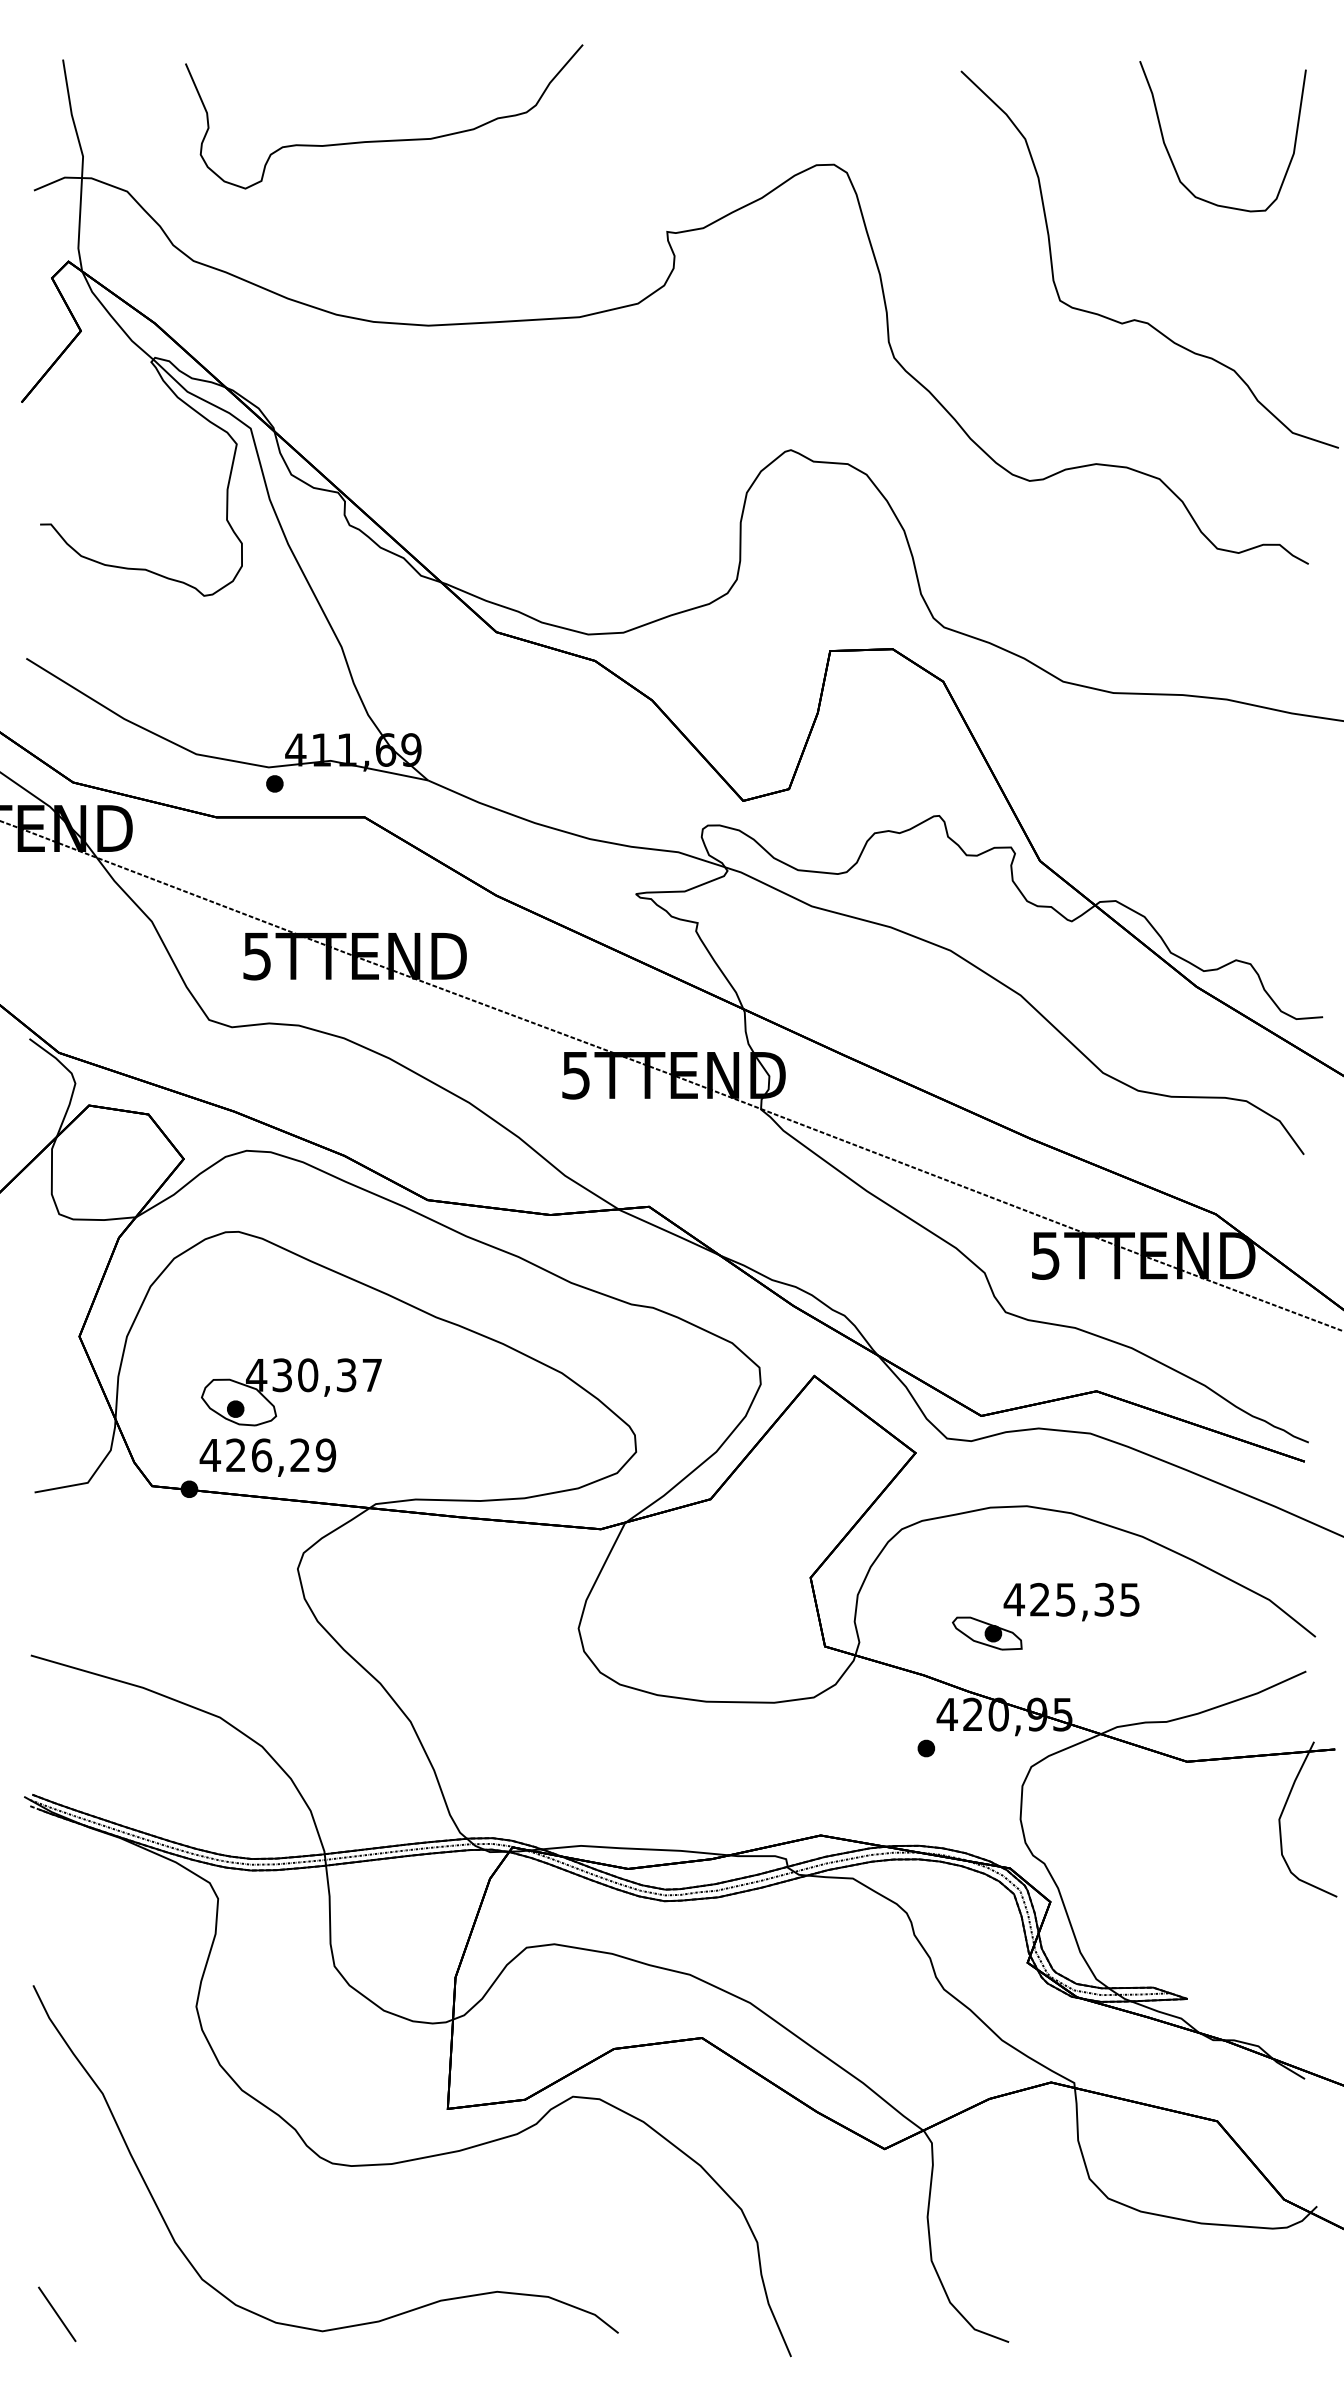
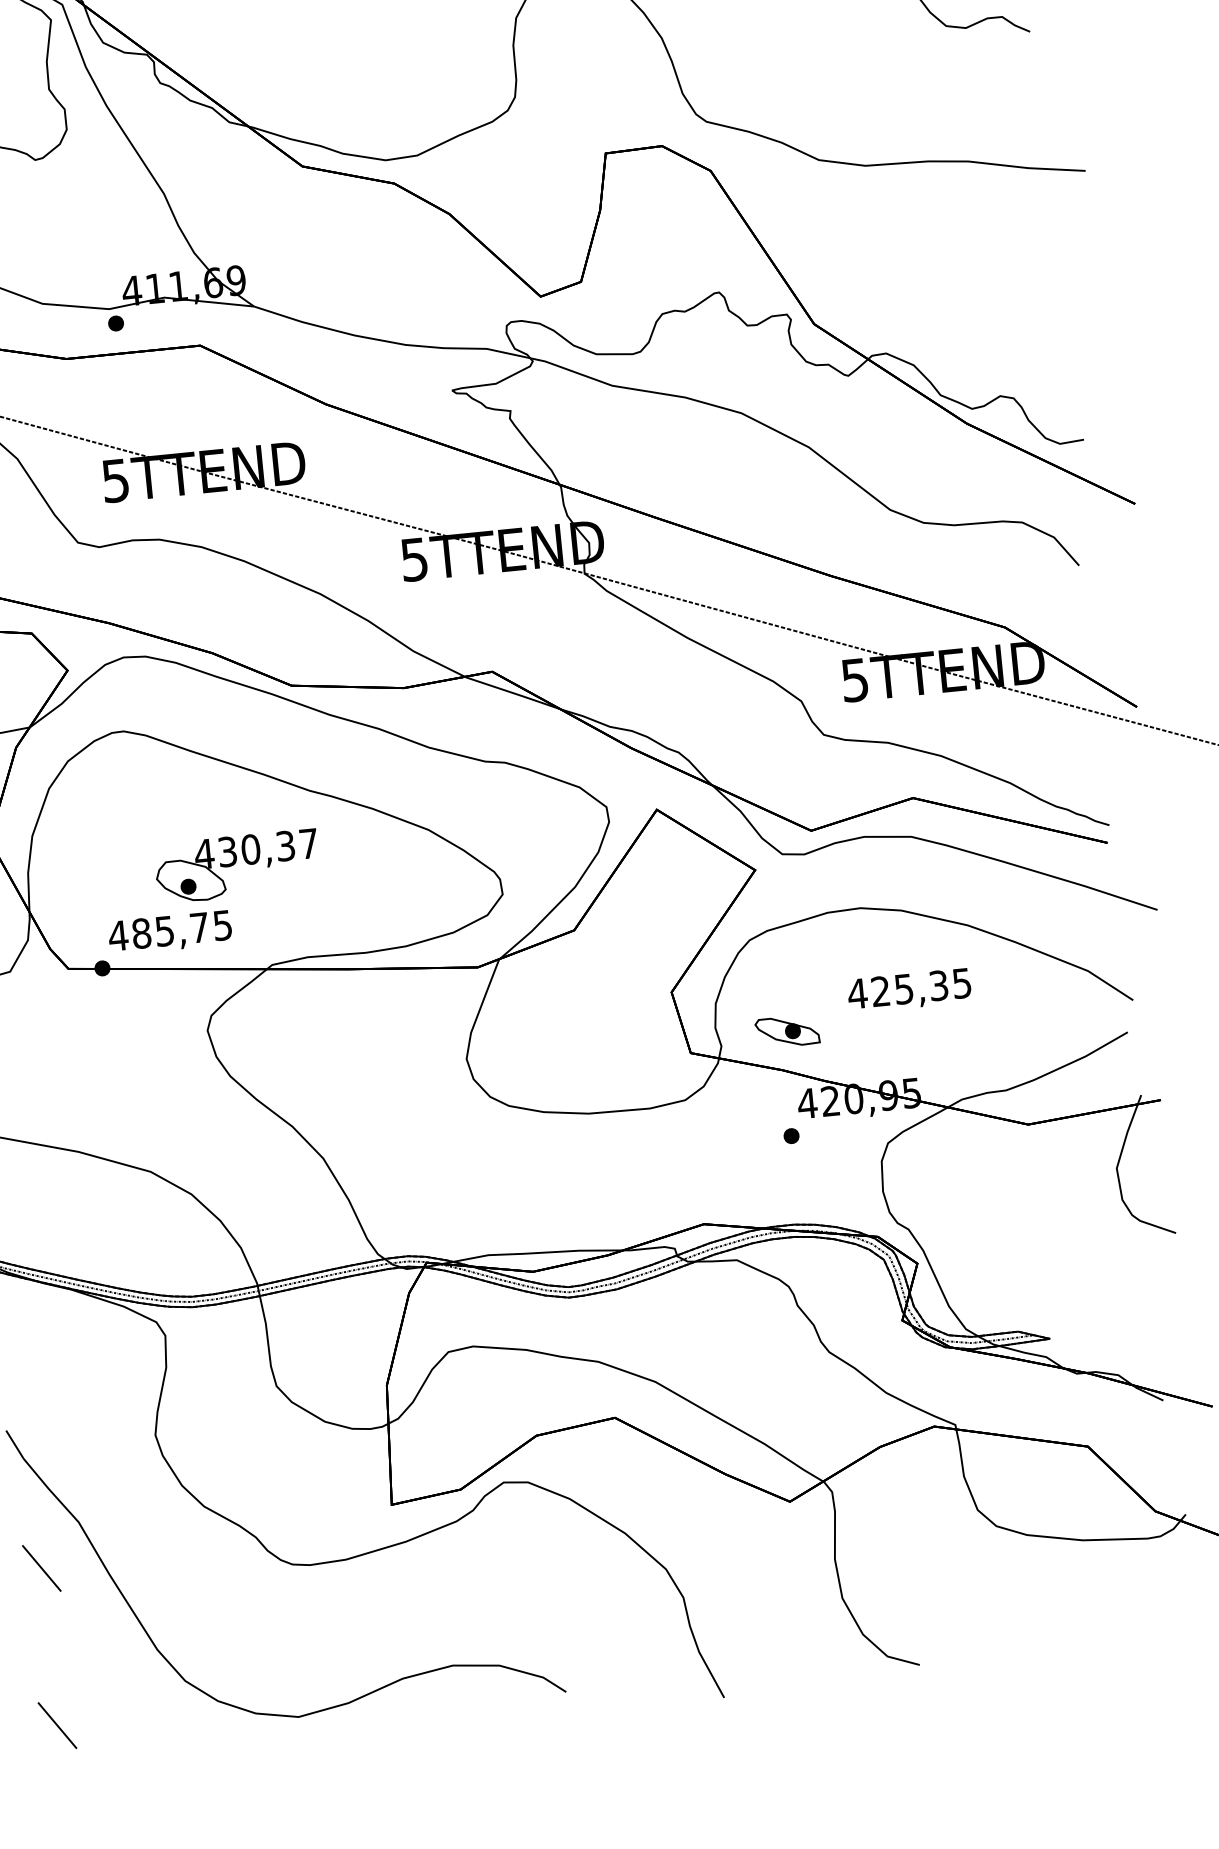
part: (291, 1392) -> (237, 866), moved
text: (281, 1455) -> (182, 929), 426,29 -> 485,75
part: (987, 1633) -> (787, 1031), moved
line: (57, 2140) -> (42, 1568), added

